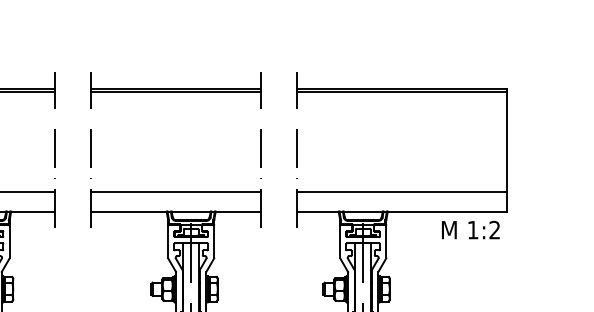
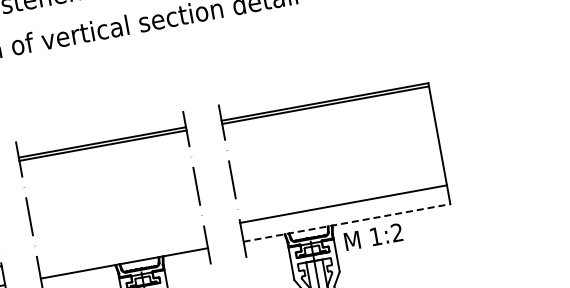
line: (175, 192) -> (120, 244), removed
line: (402, 211) -> (347, 222), solid -> dashed
text: (470, 229) -> (373, 236), moved

